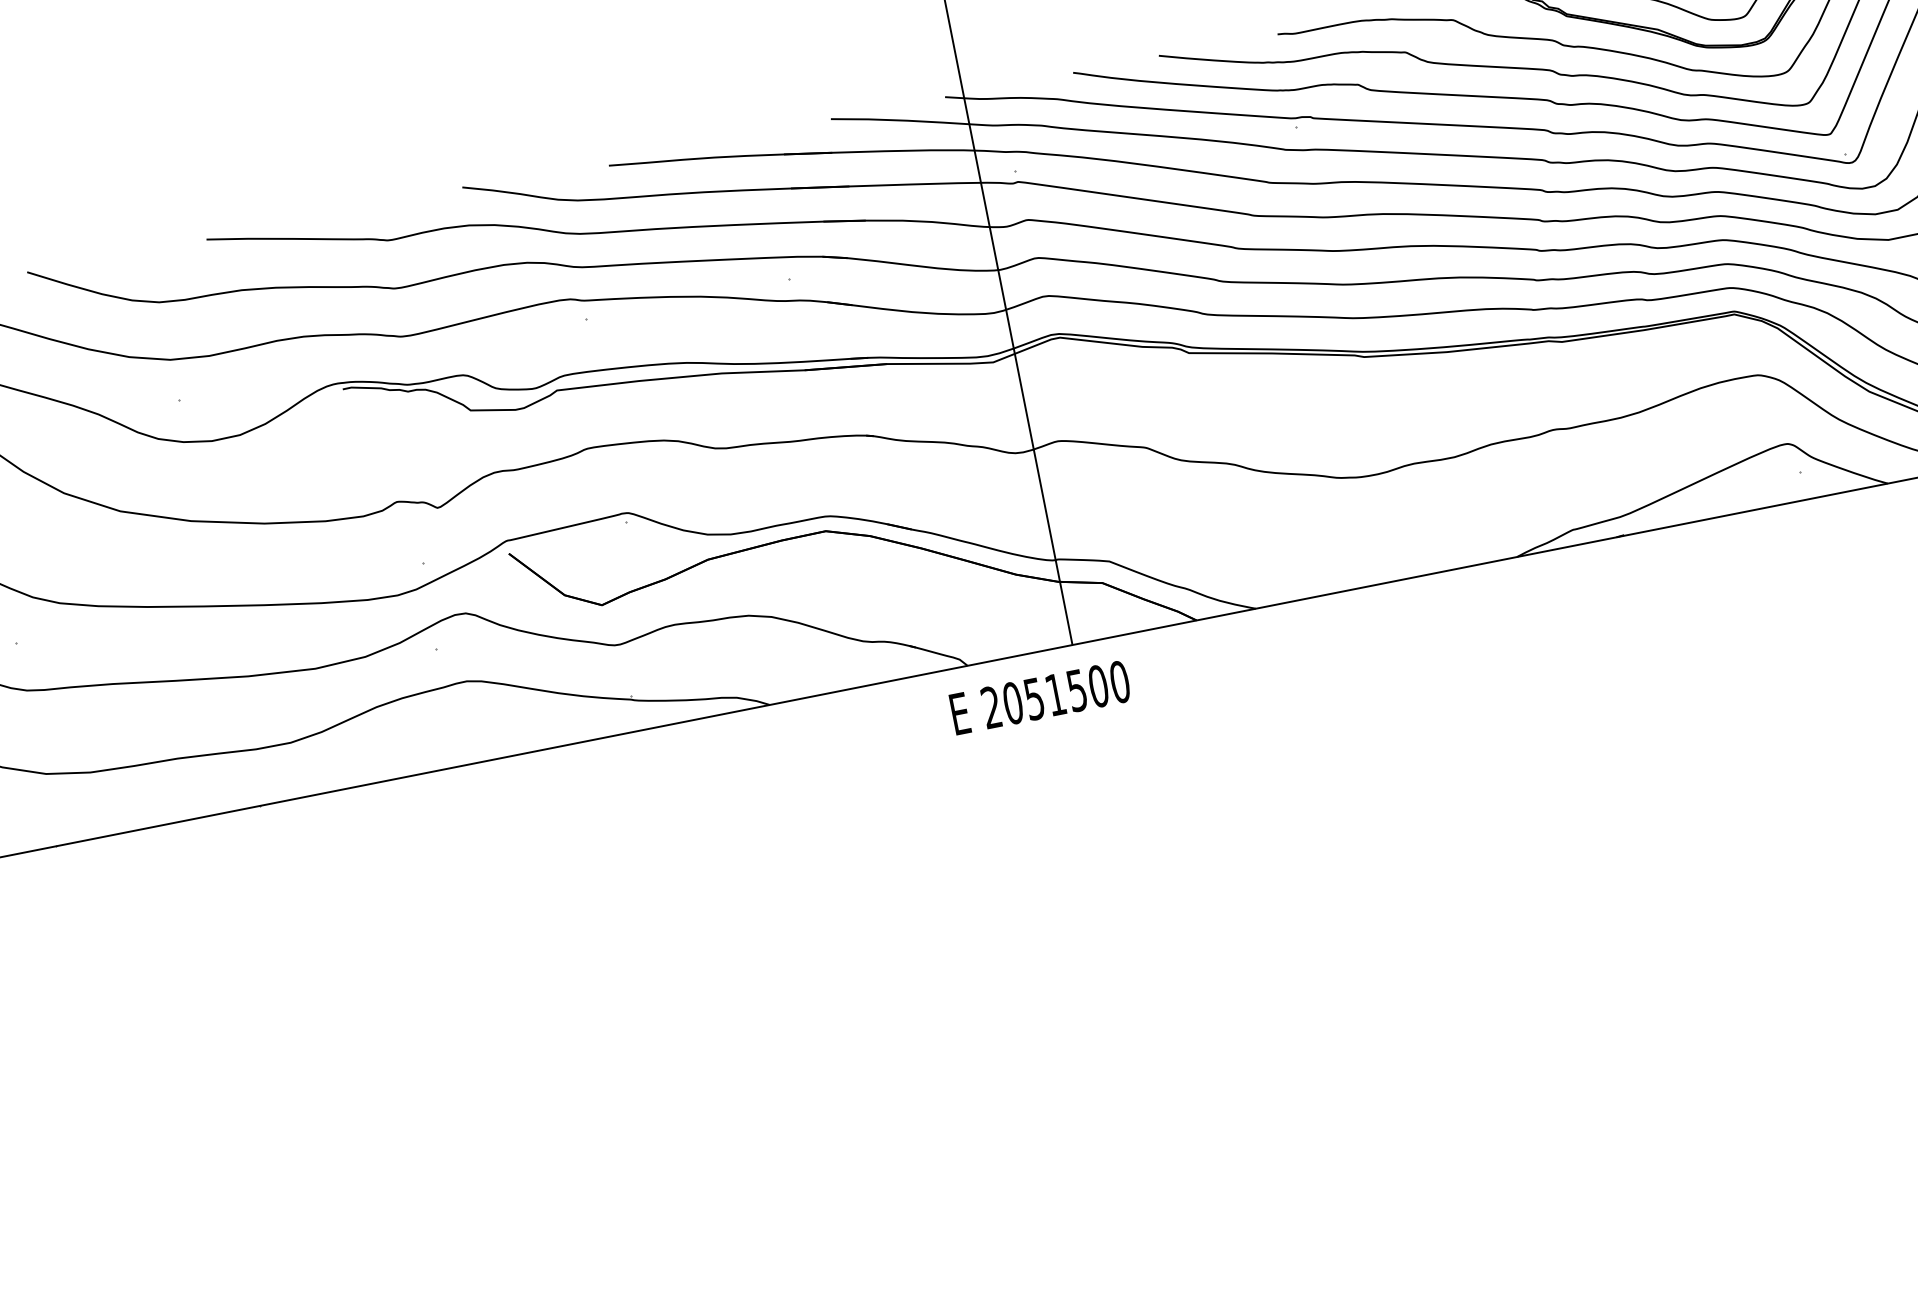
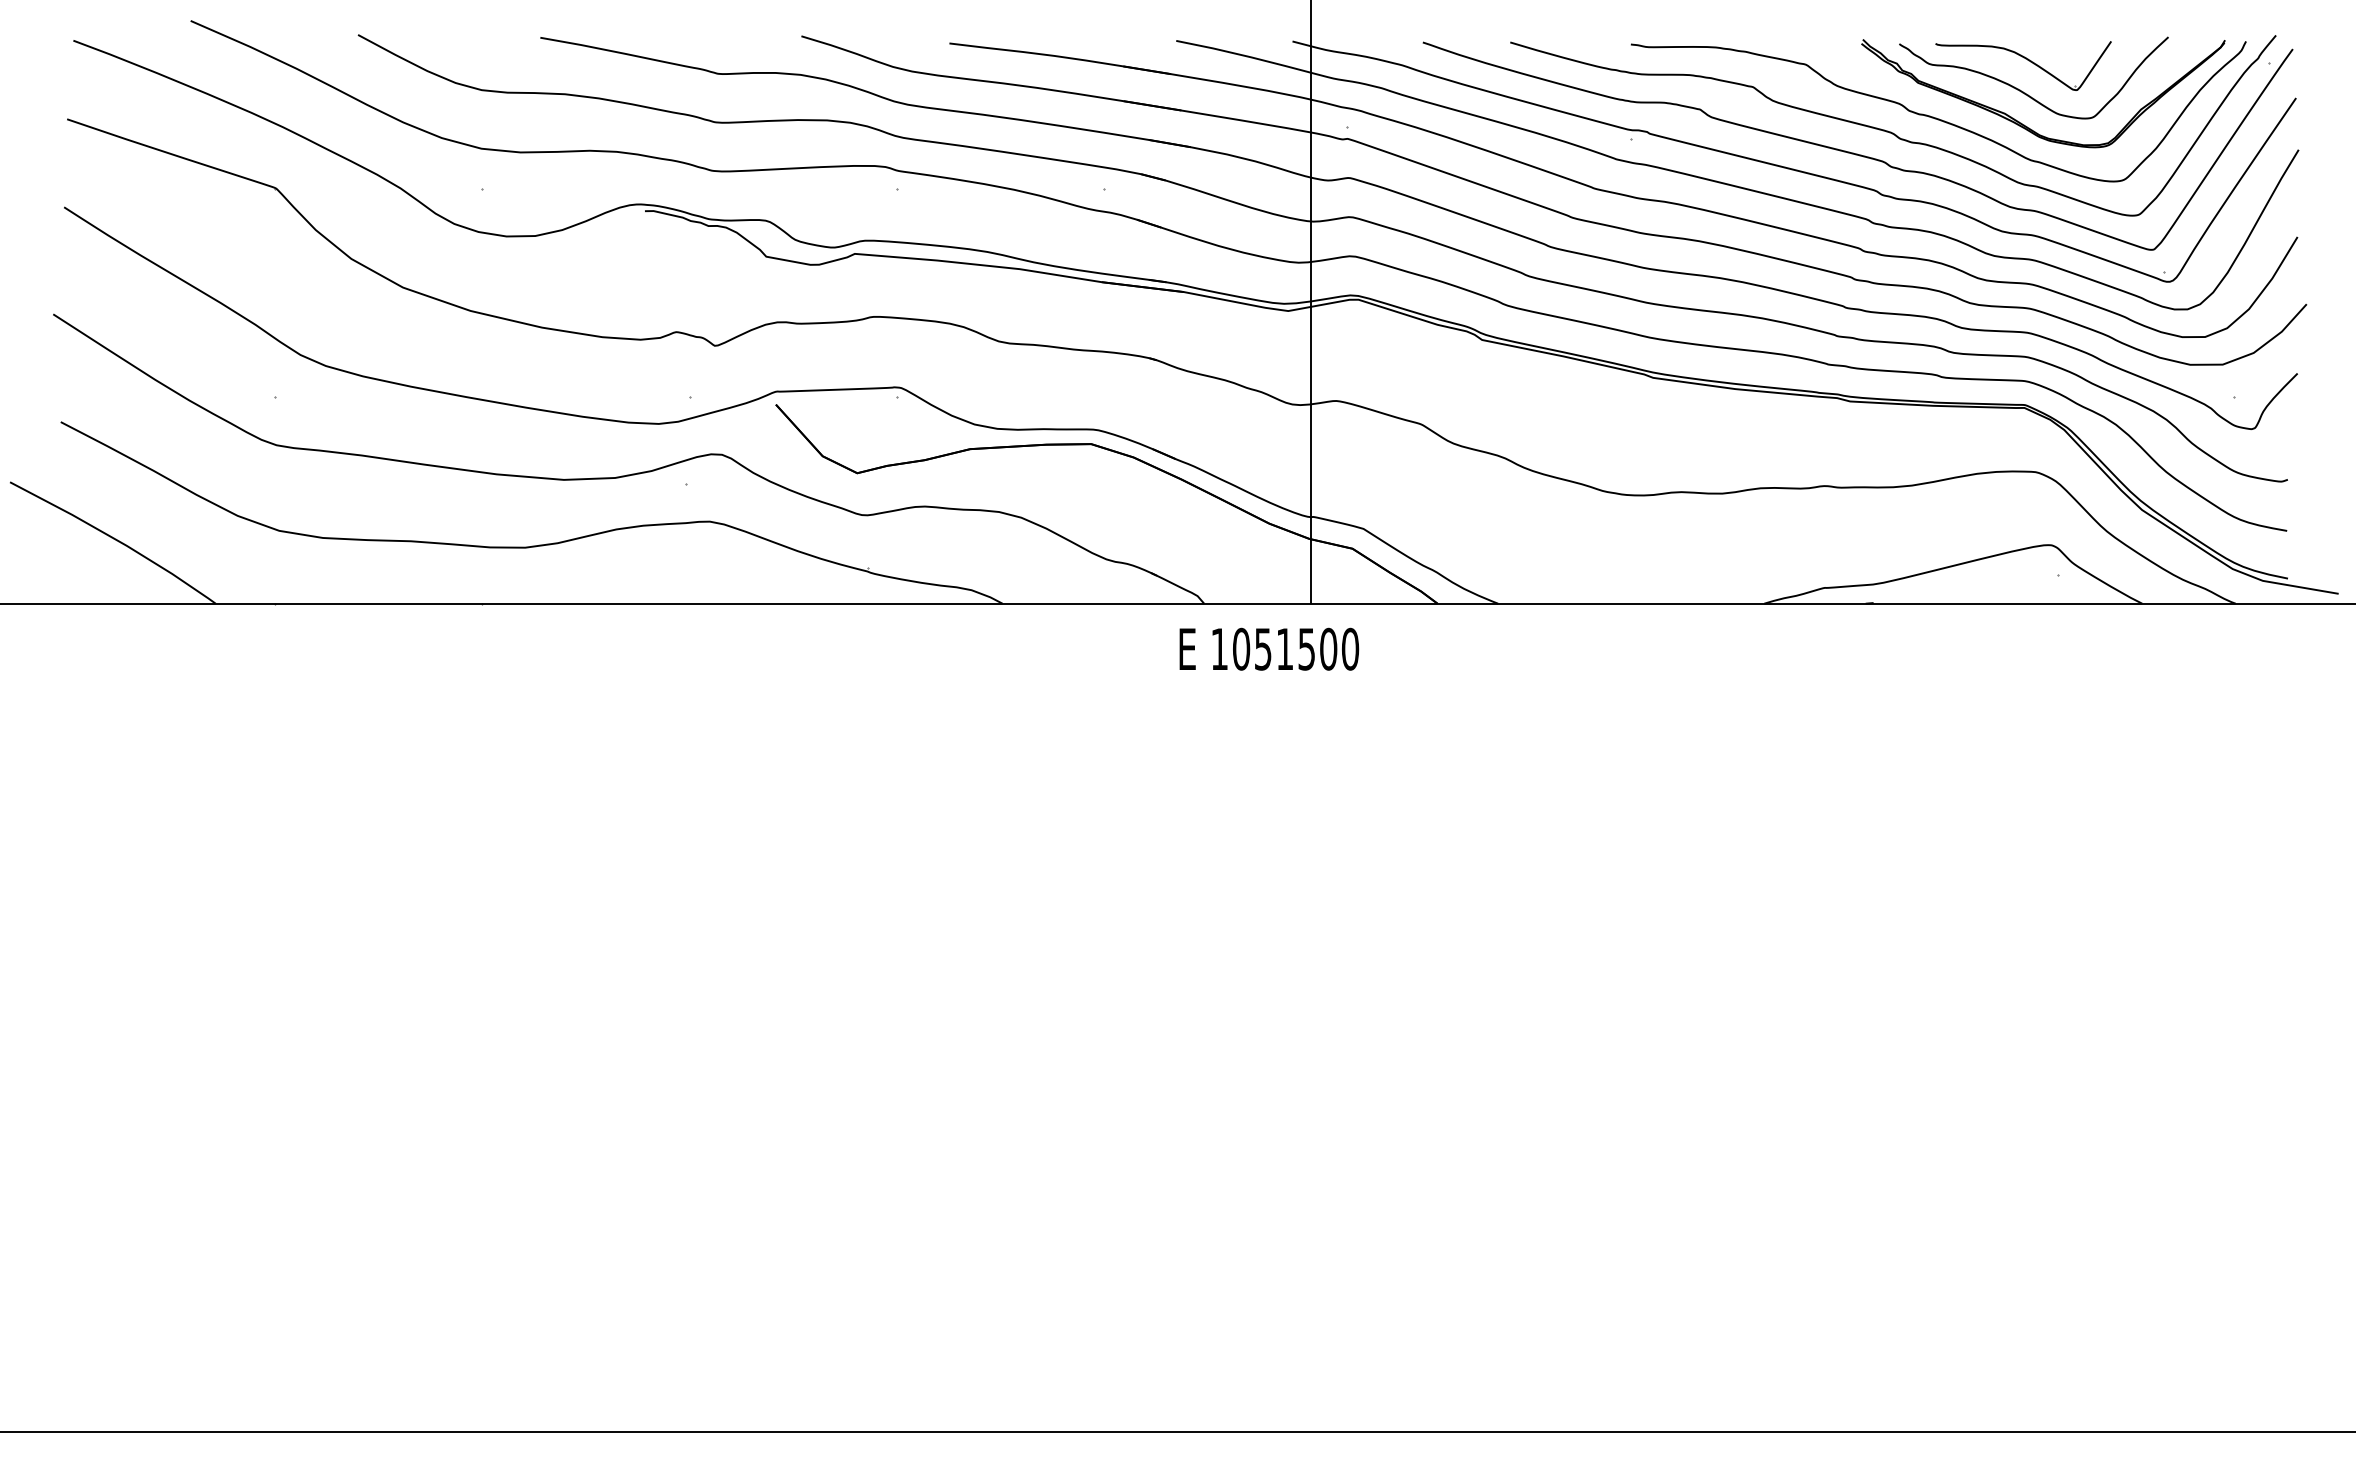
text: (991, 706) -> (1219, 648), 2051500 -> 1051500

